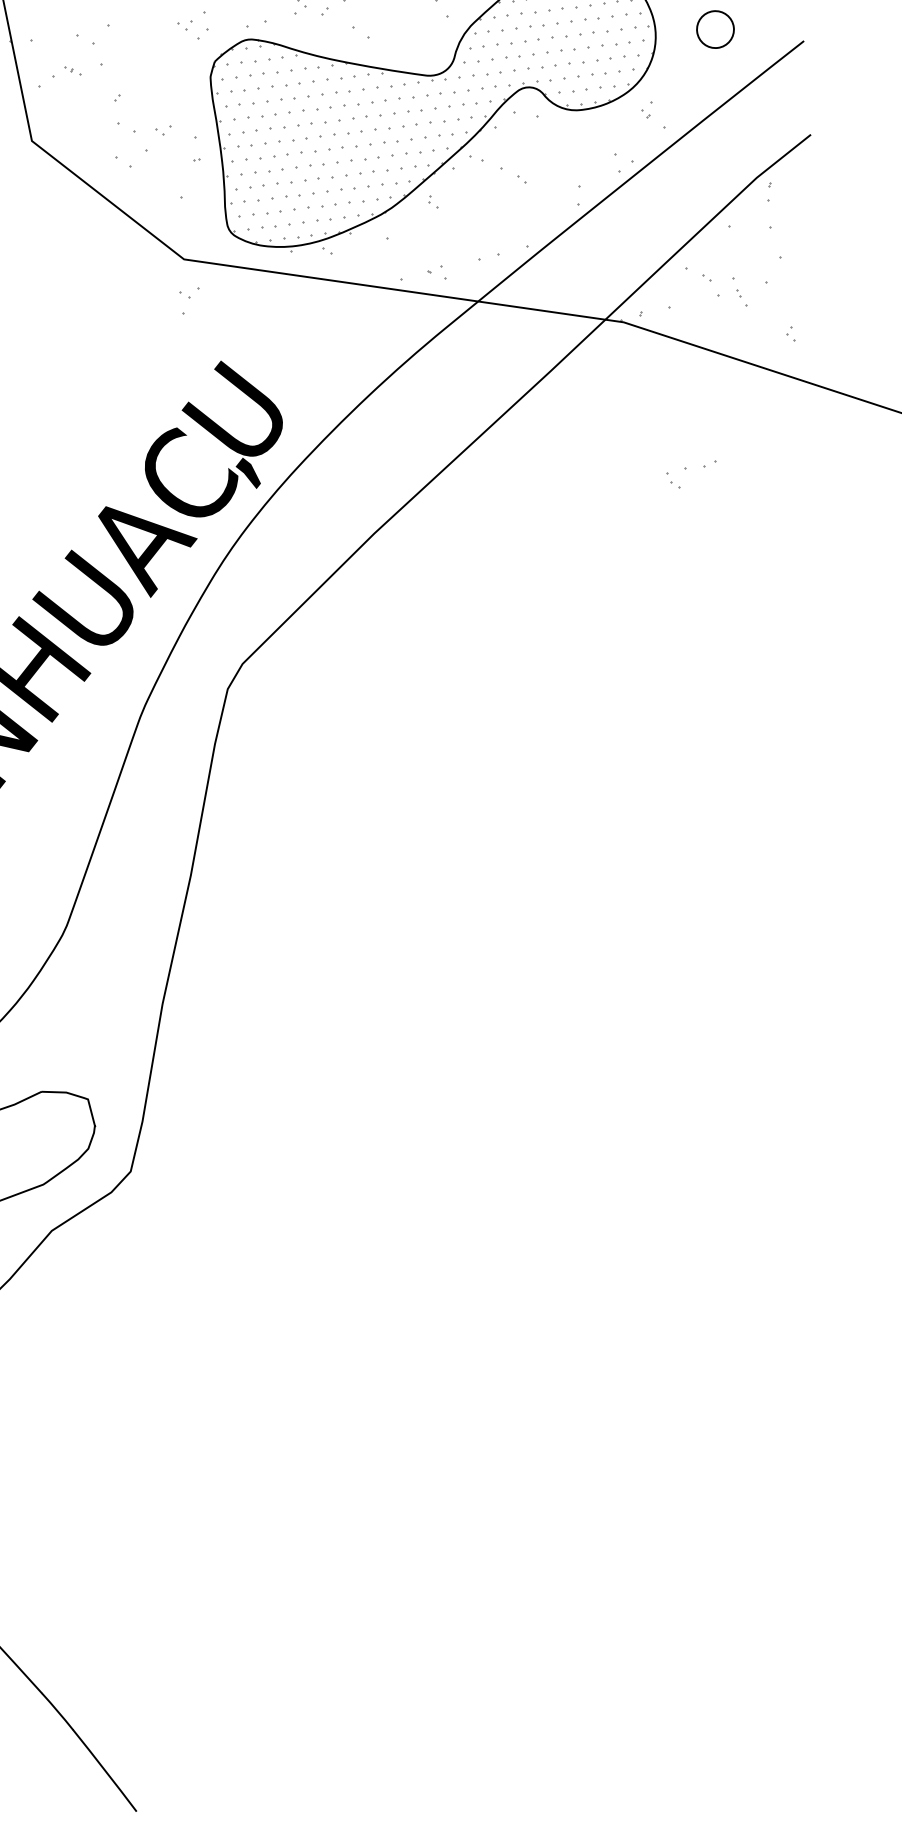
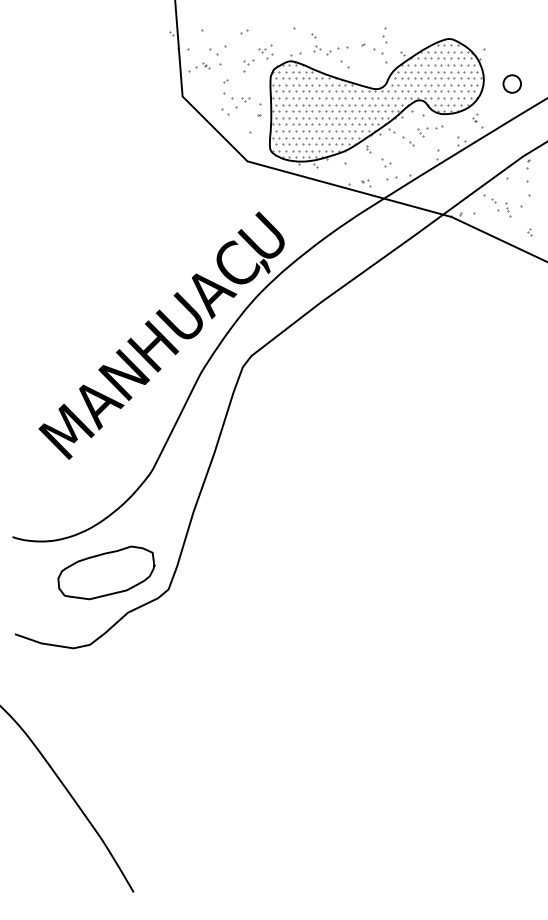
part: (473, 225) -> (386, 162), added
part: (191, 301) -> (248, 65), moved
part: (693, 475) -> (430, 131), moved

